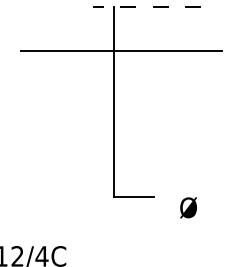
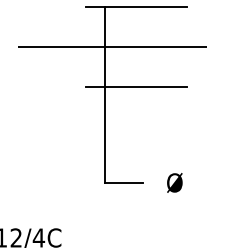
line: (147, 7) -> (136, 7), dashed -> solid
line: (147, 94) -> (136, 87), added
text: (188, 207) -> (174, 182), moved

